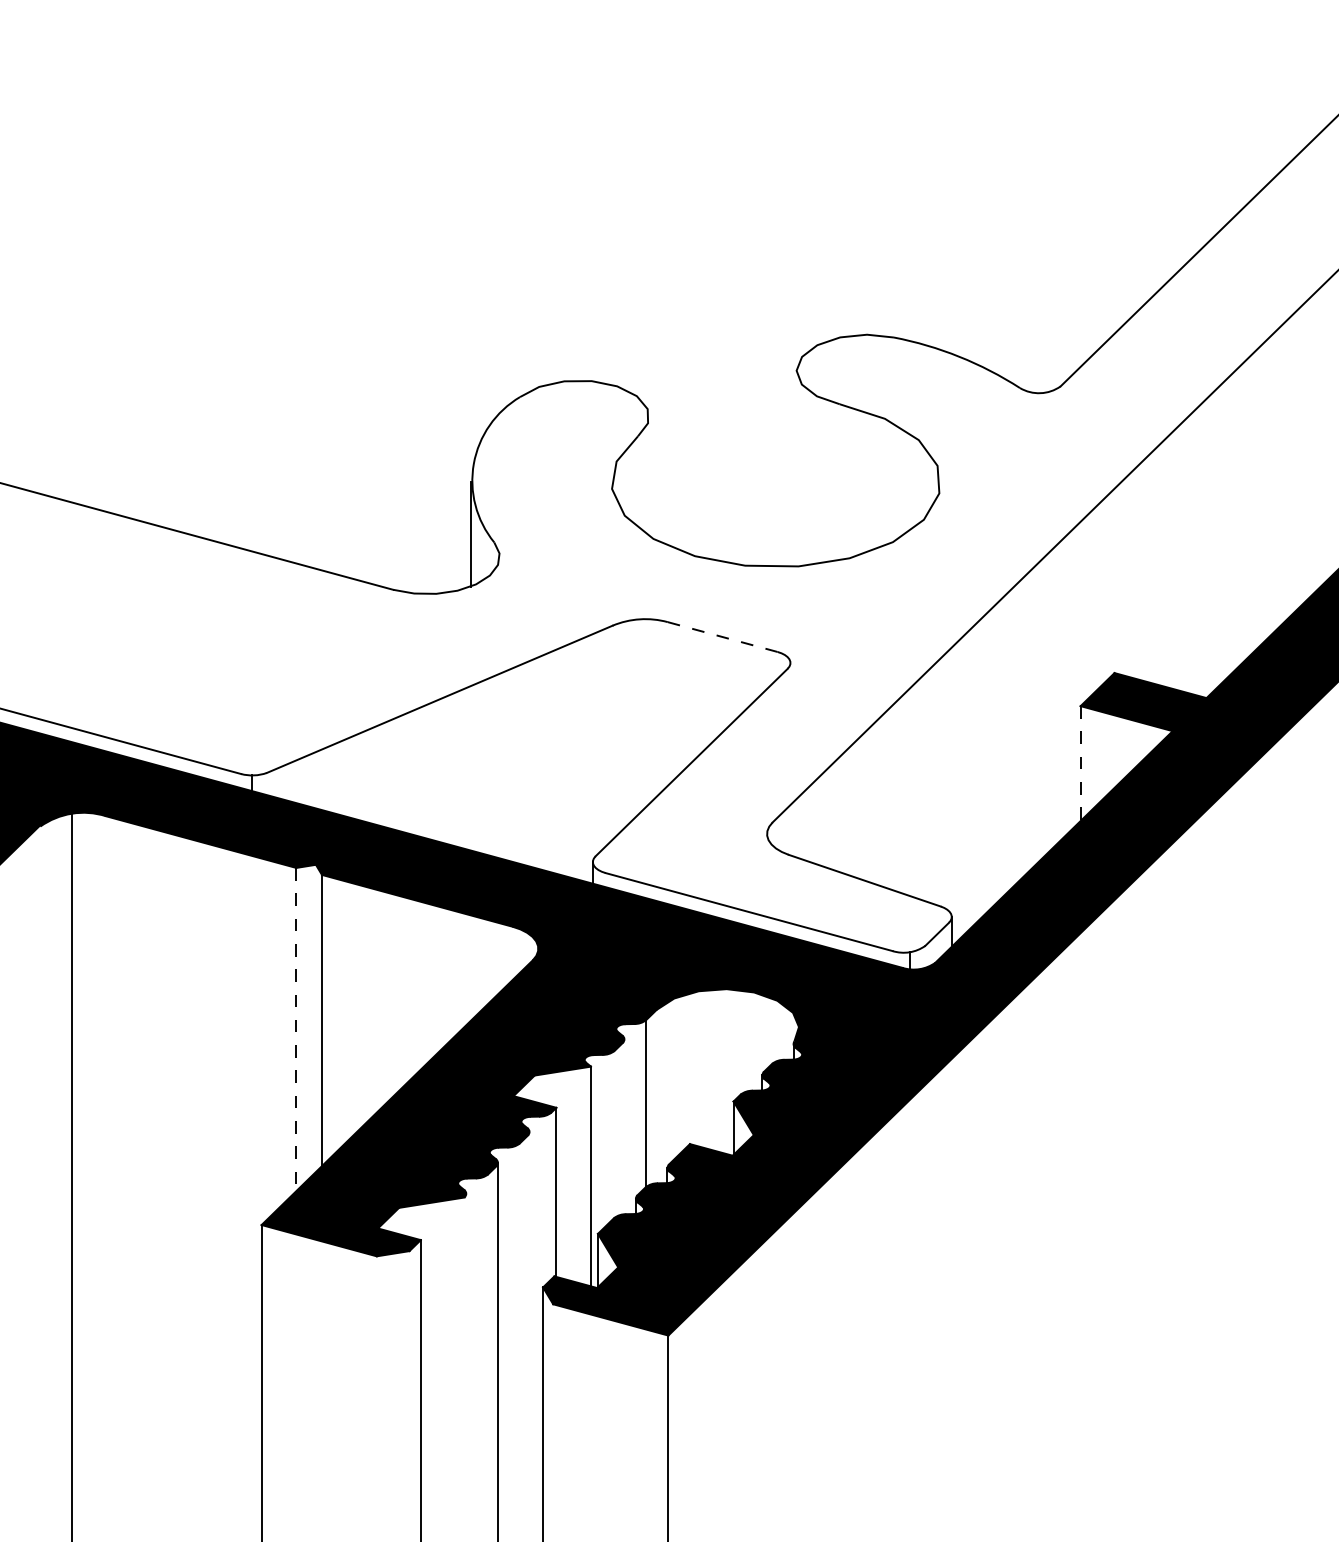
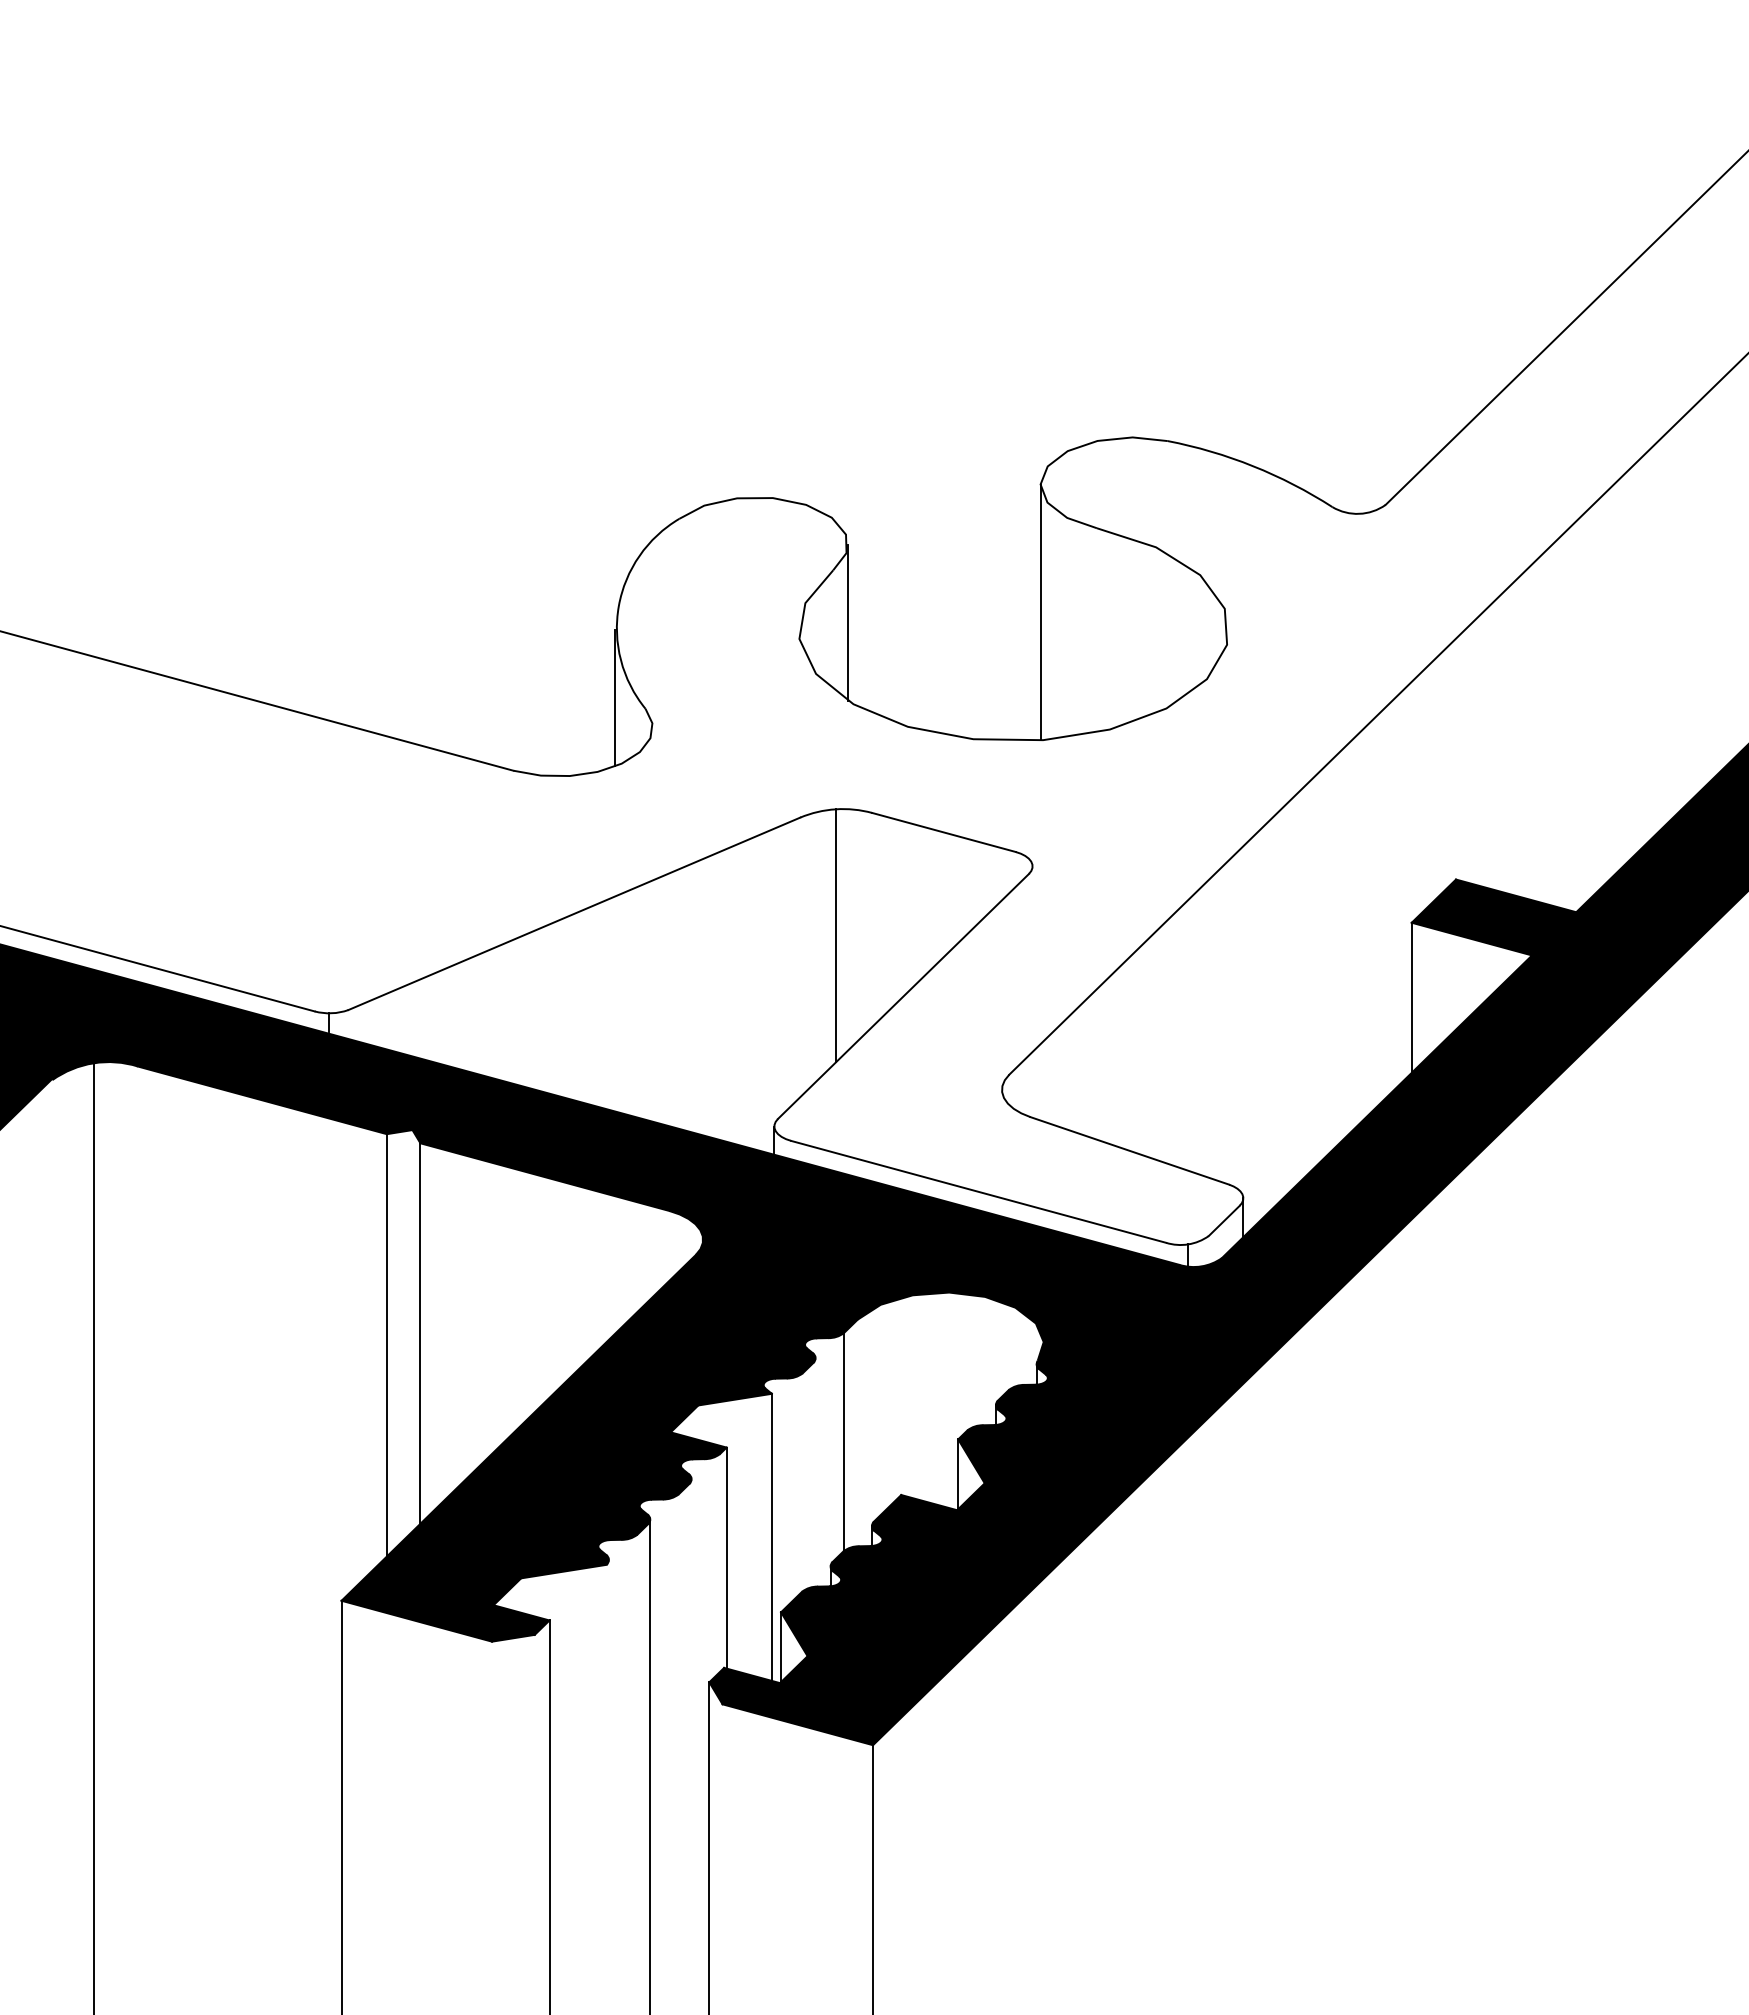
line: (796, 468) -> (1040, 612), added
line: (649, 476) -> (848, 622), added
line: (723, 637) -> (944, 832), dashed -> solid
line: (639, 715) -> (835, 935), added
line: (1080, 764) -> (1411, 998), dashed -> solid
line: (296, 1029) -> (386, 1345), dashed -> solid

